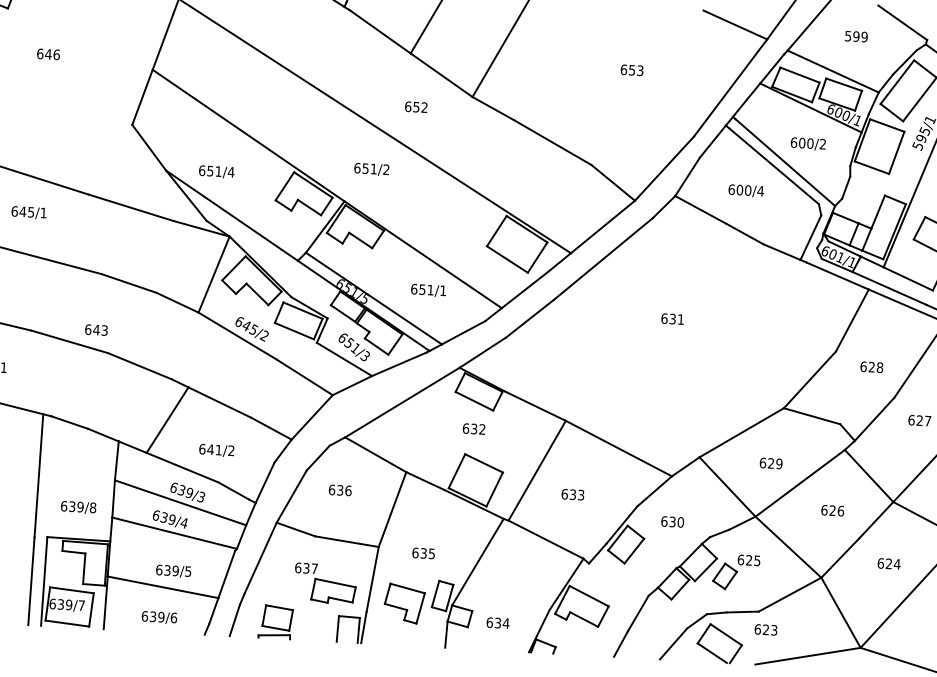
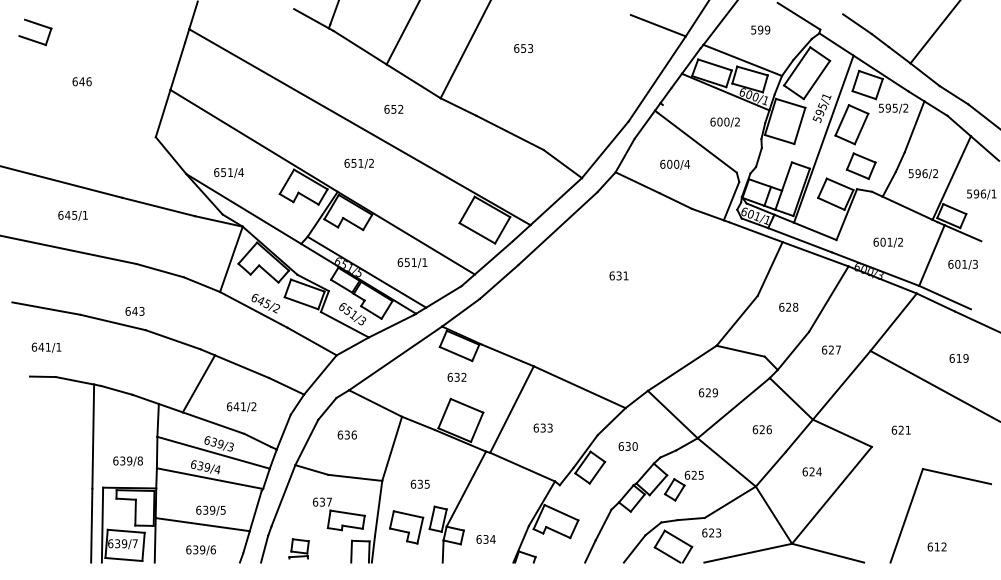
text: (631, 70) -> (523, 48), moved
line: (785, 161) -> (706, 138), removed
part: (275, 621) -> (298, 548), size x0.7

